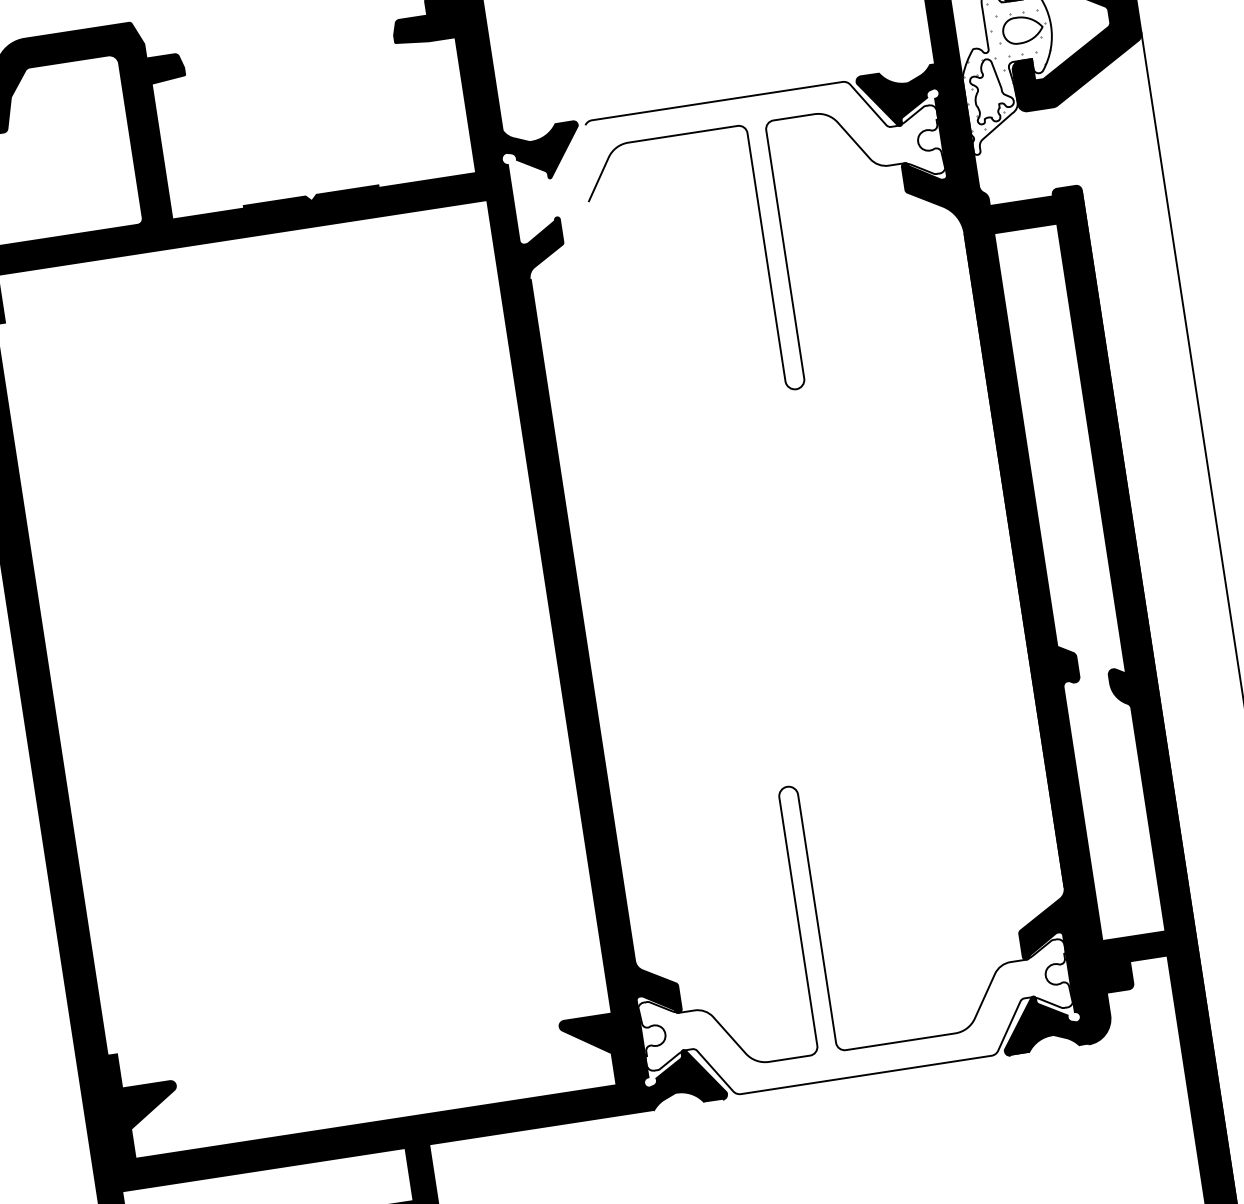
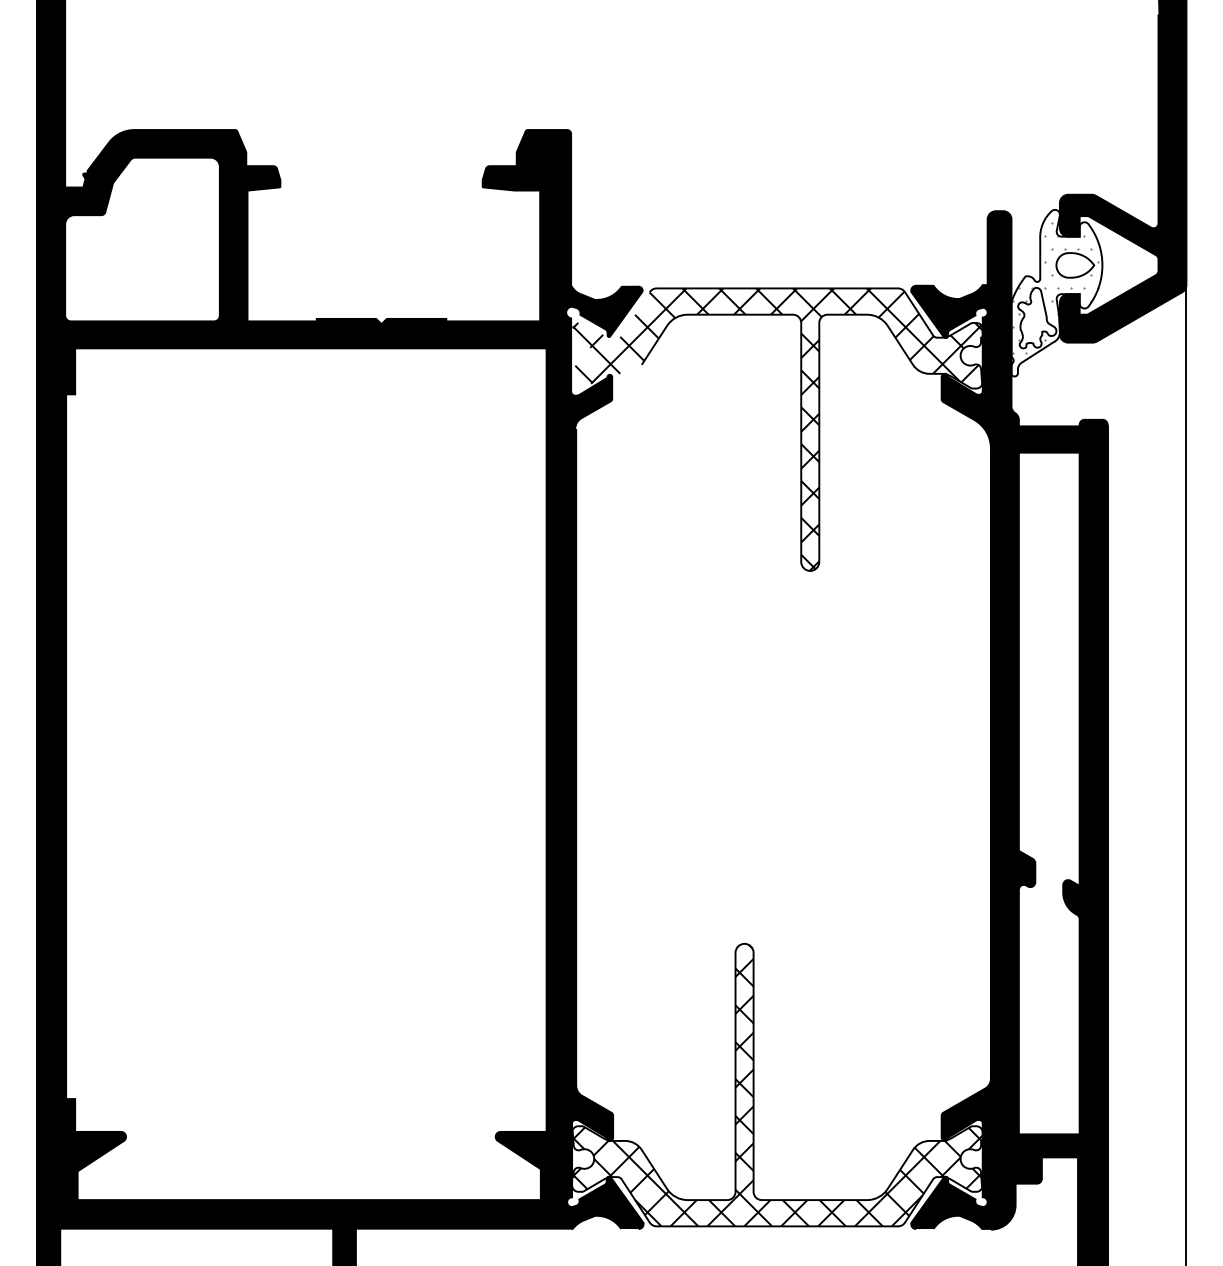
hatch: (739, 247) -> (777, 429), added
hatch: (844, 928) -> (777, 1085), added

